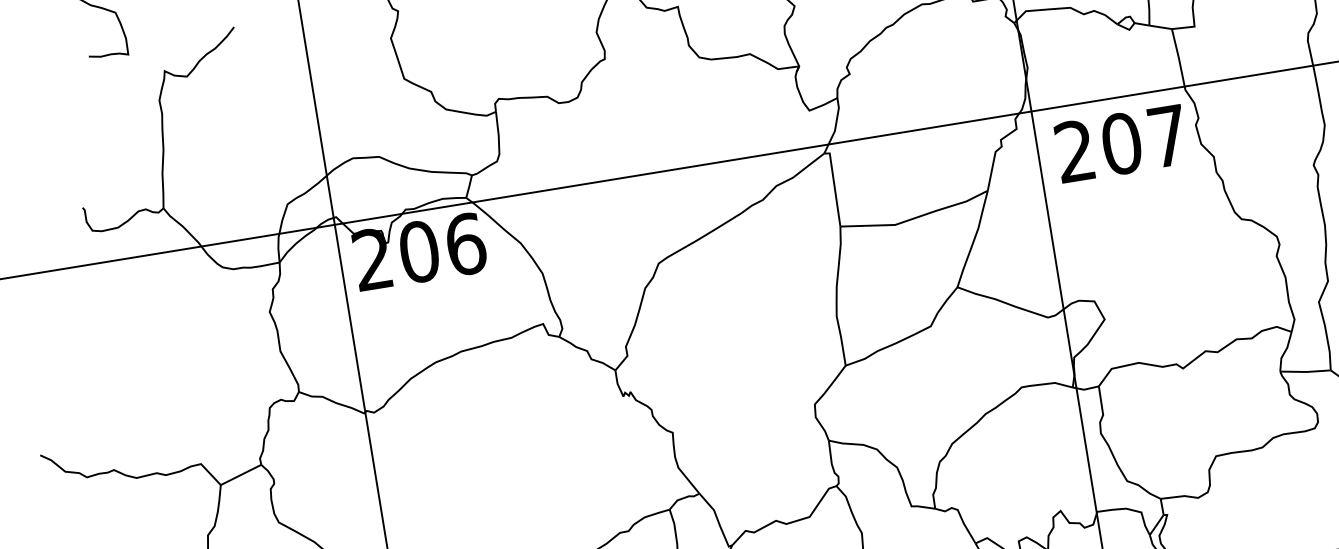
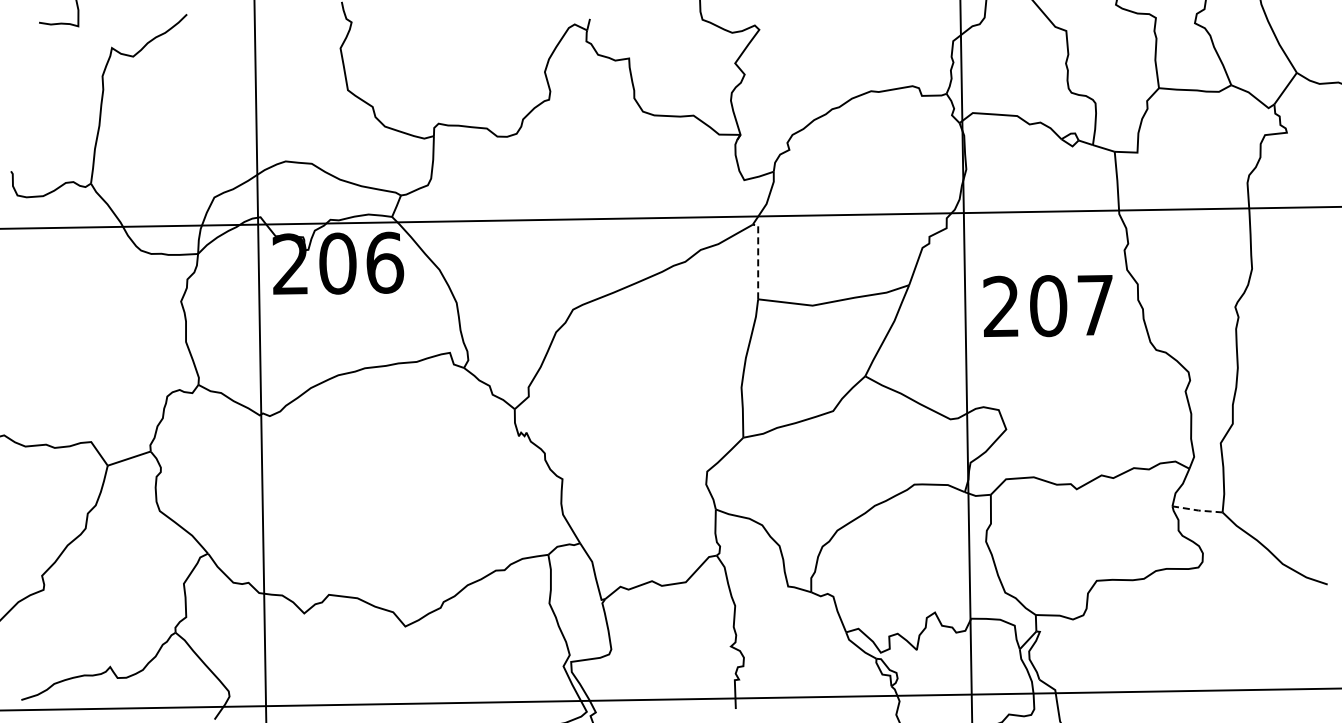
text: (1120, 144) -> (1047, 306), moved
line: (834, 186) -> (758, 258), solid -> dashed
line: (1305, 372) -> (1197, 510), solid -> dashed

